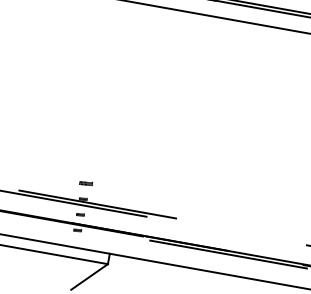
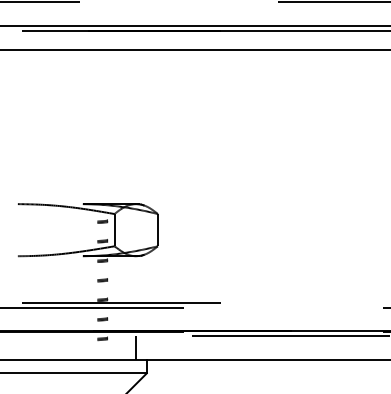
part: (87, 150) -> (97, 240), added
part: (85, 183) -> (102, 280), size x0.62
line: (102, 241) -> (135, 347), added

